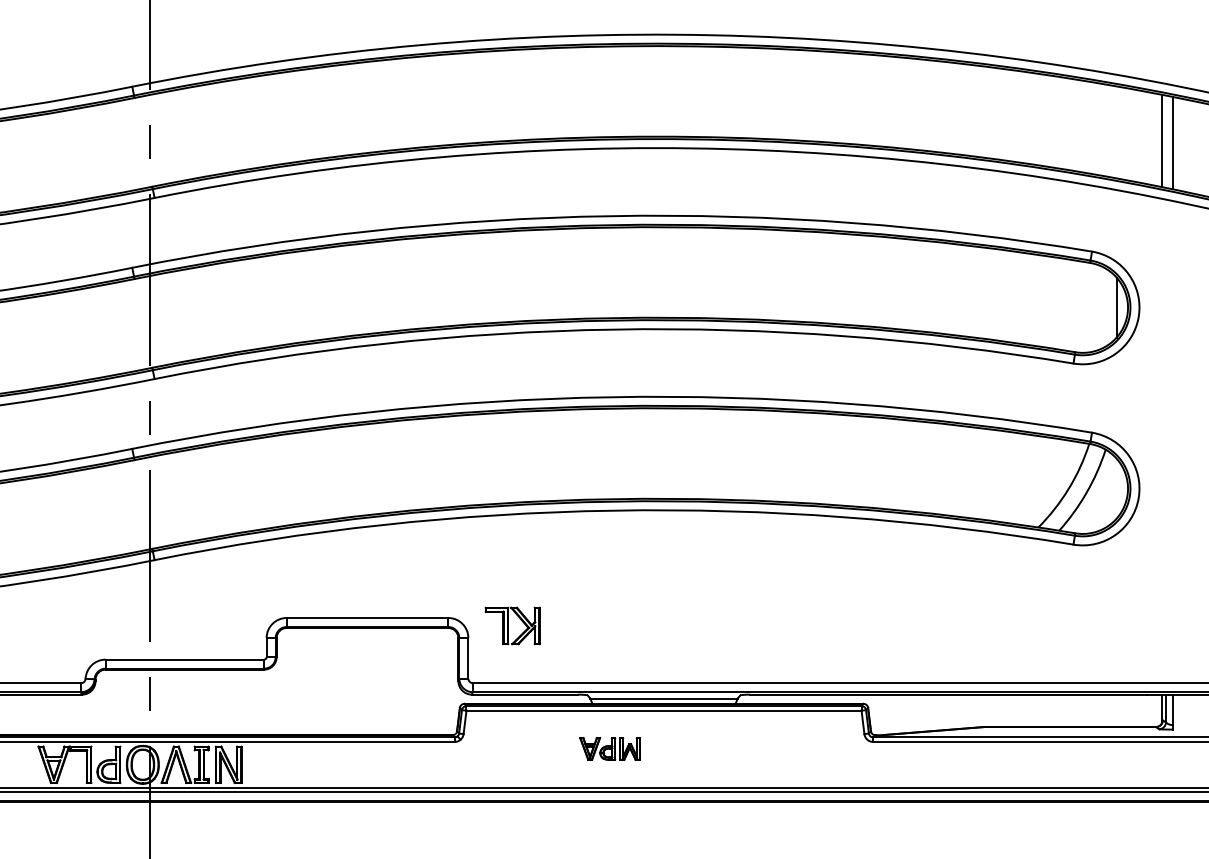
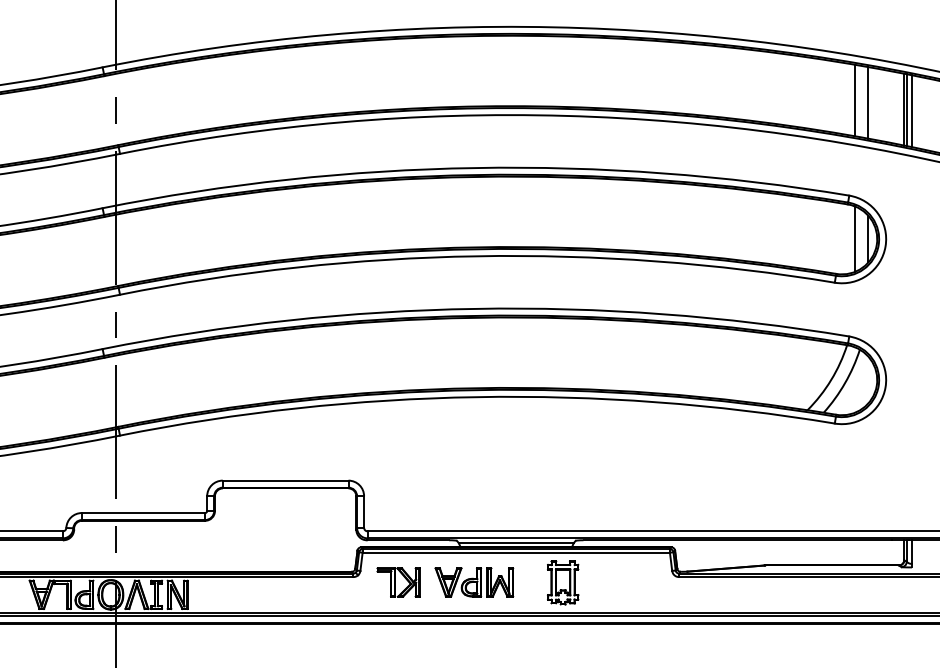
line: (1099, 129) -> (855, 100), added
line: (1116, 132) -> (868, 102), added
line: (1165, 141) -> (906, 109), added
line: (1099, 307) -> (855, 239), added
part: (512, 625) -> (398, 582), moved
part: (609, 748) -> (473, 582), size x1.67
part: (723, 749) -> (562, 582), added

